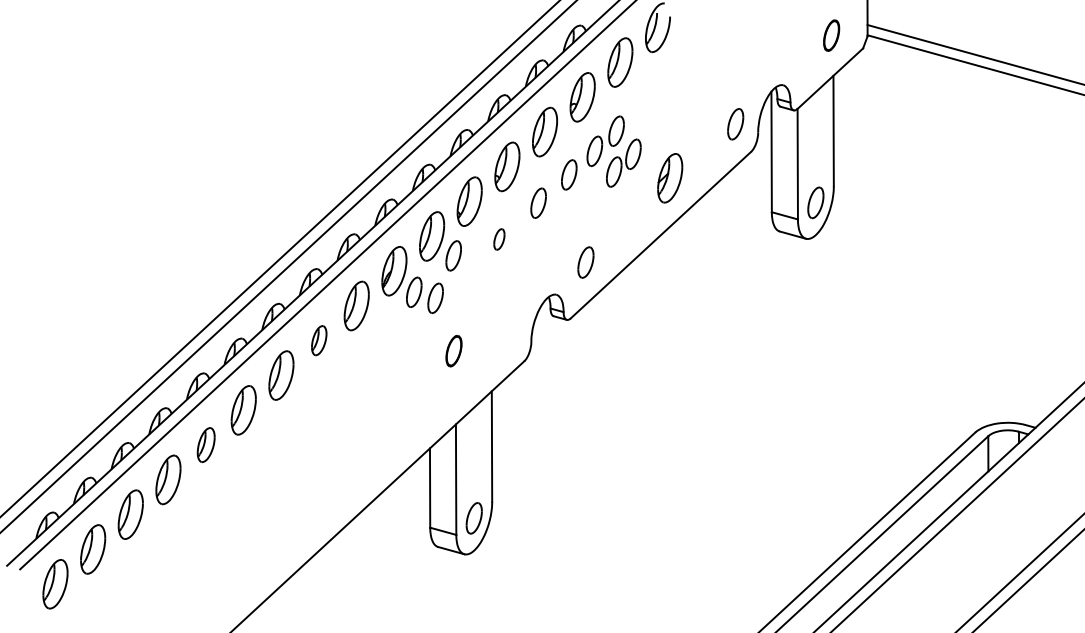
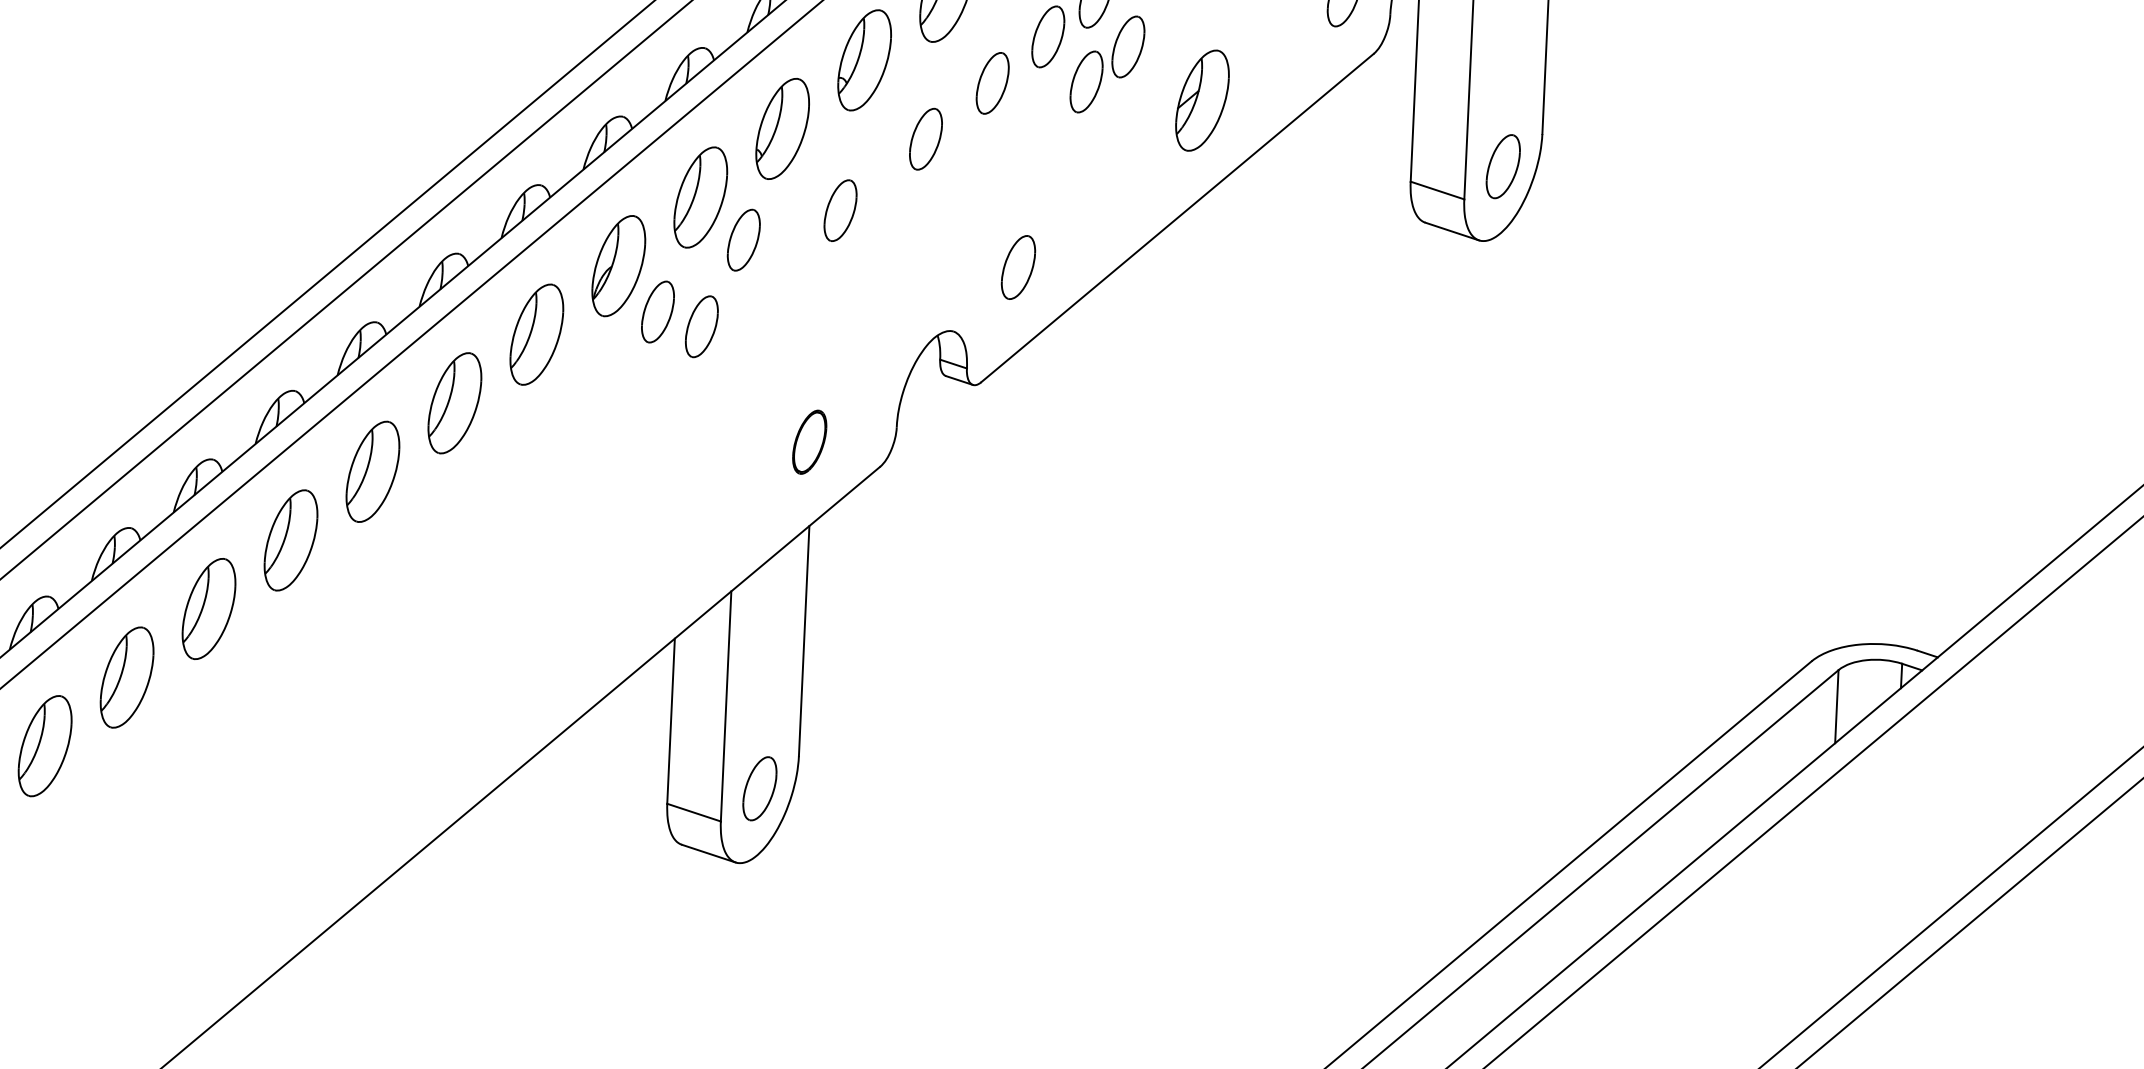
part: (499, 239) -> (840, 210), size x1.43
part: (319, 340) -> (455, 402), size x1.67
part: (453, 350) -> (808, 440), moved
part: (206, 444) -> (209, 607), size x1.43

